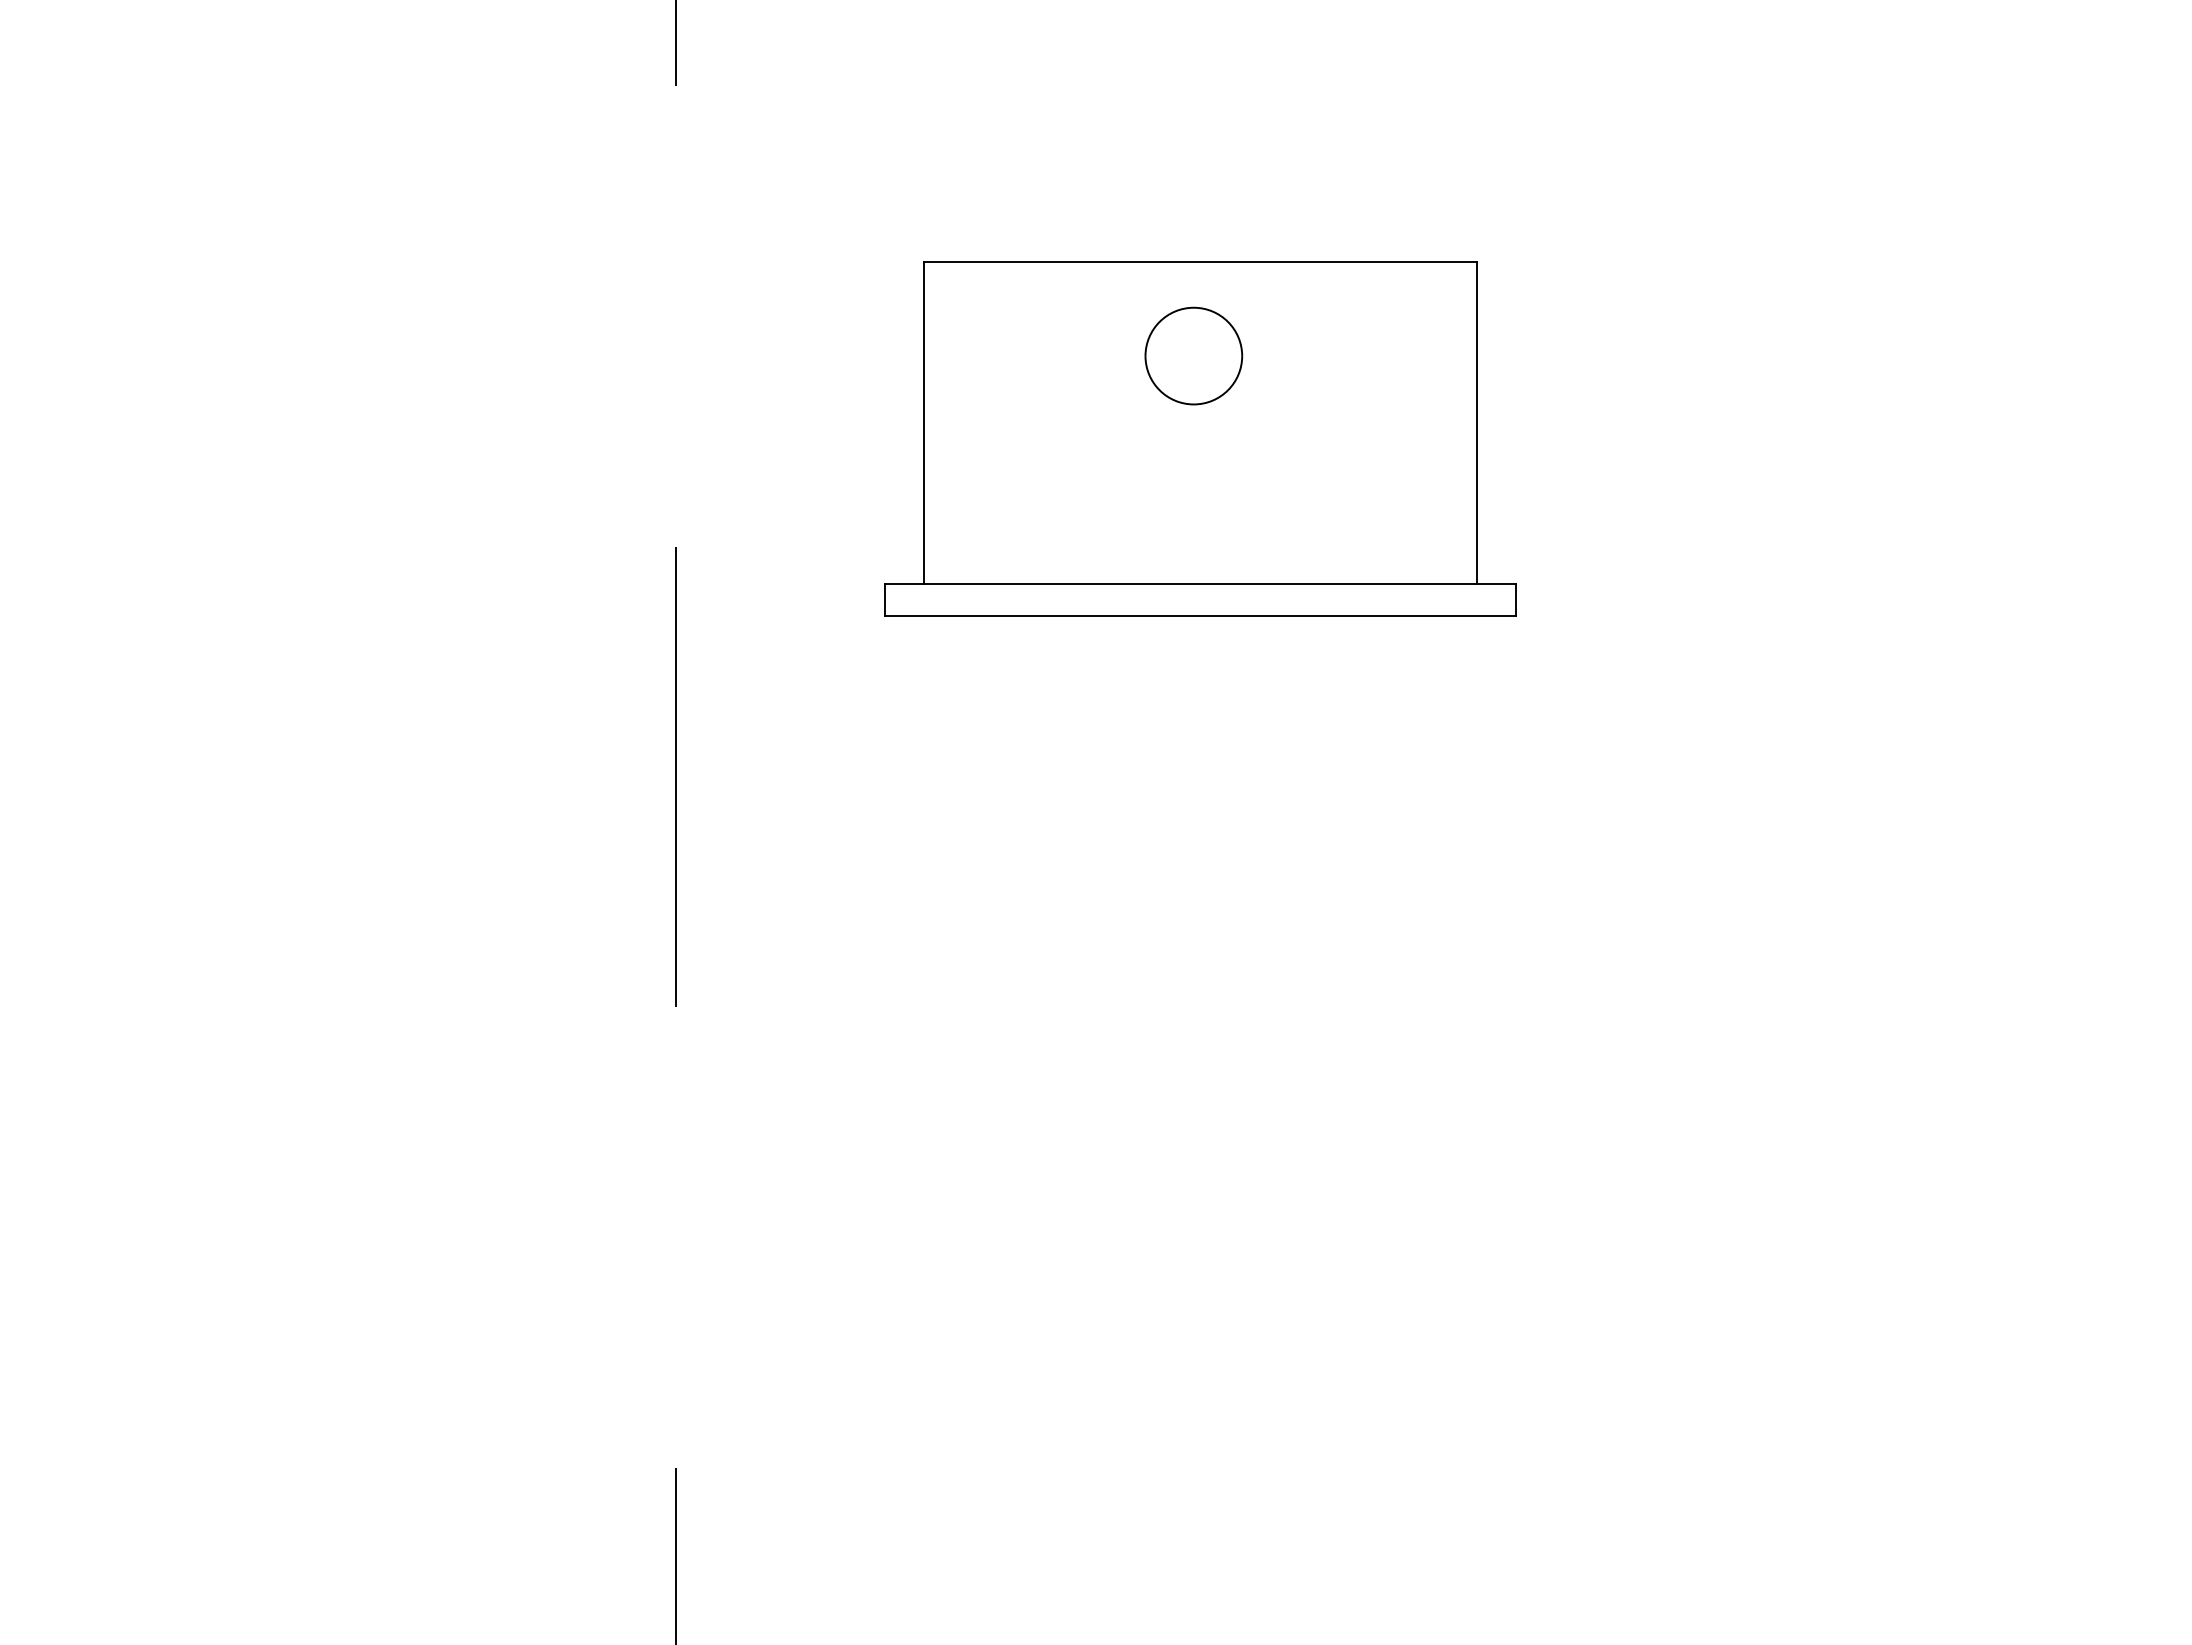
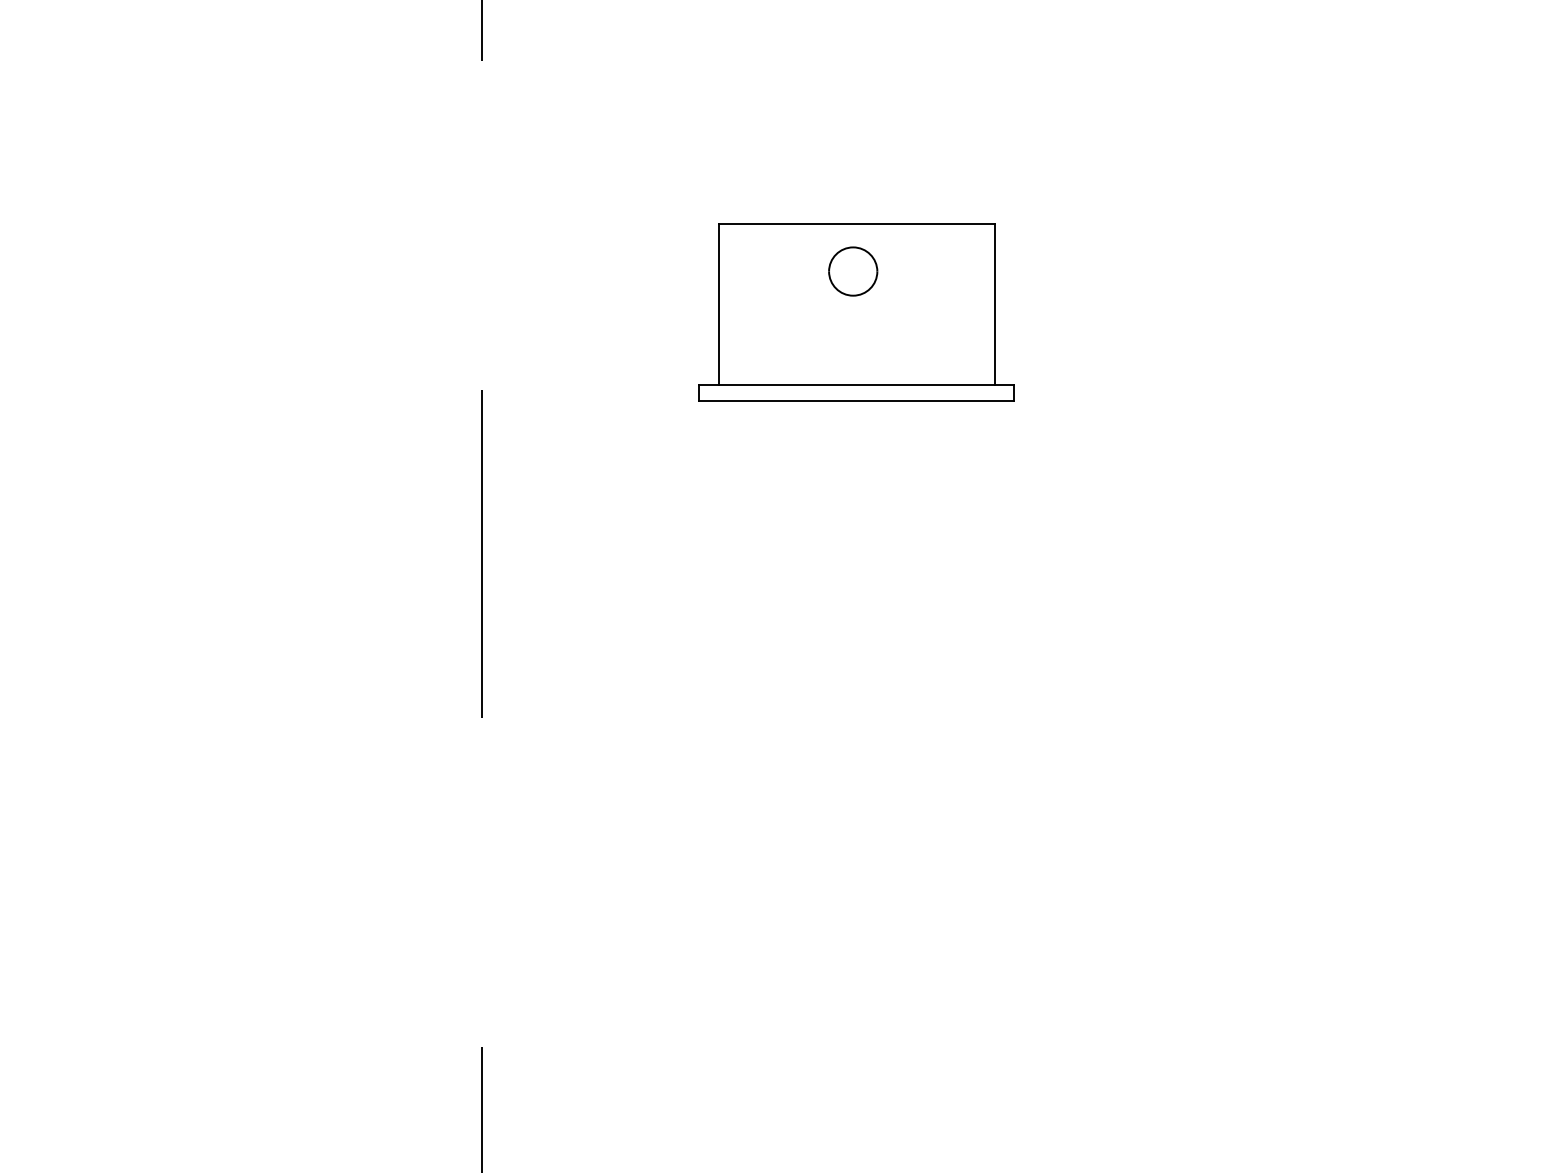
part: (1200, 438) -> (856, 312), size x0.7

